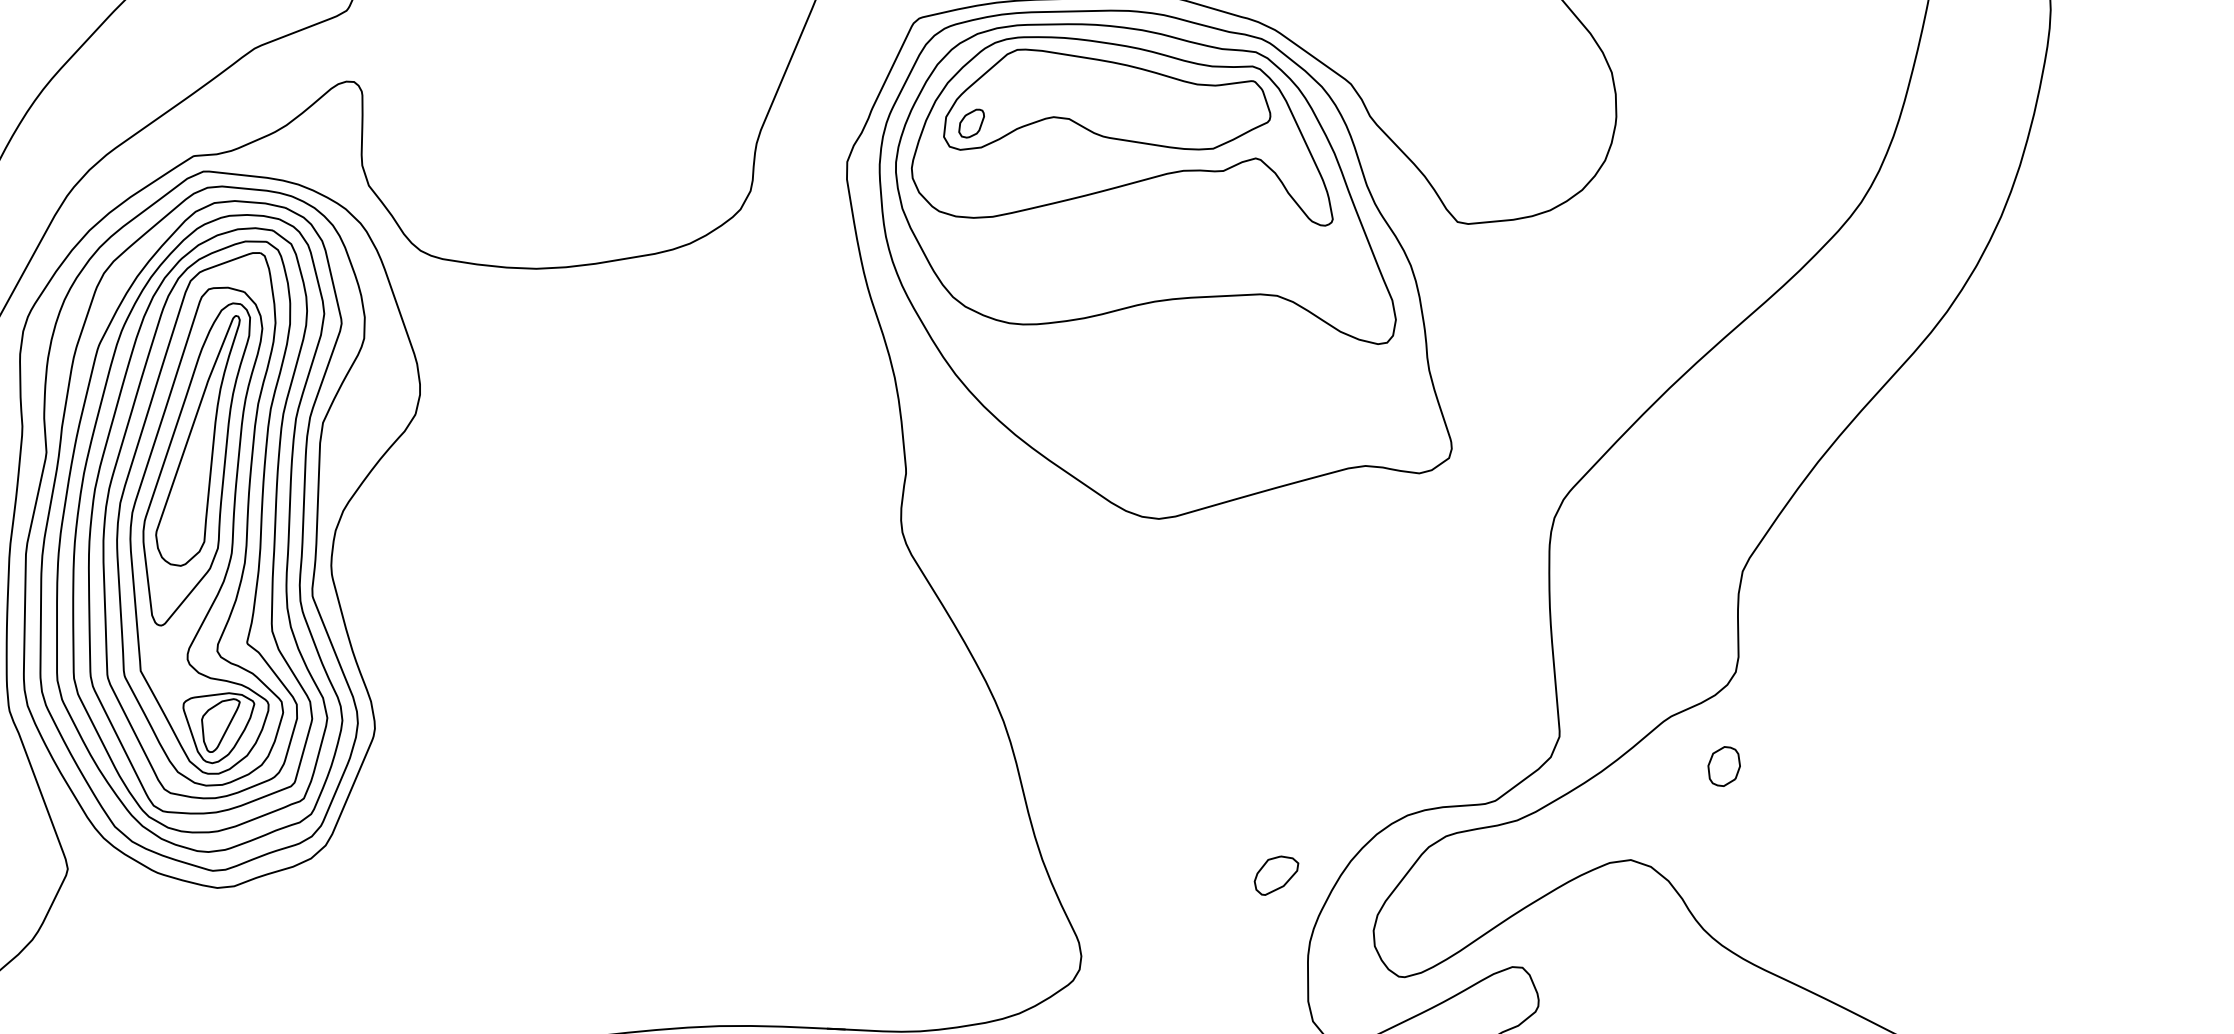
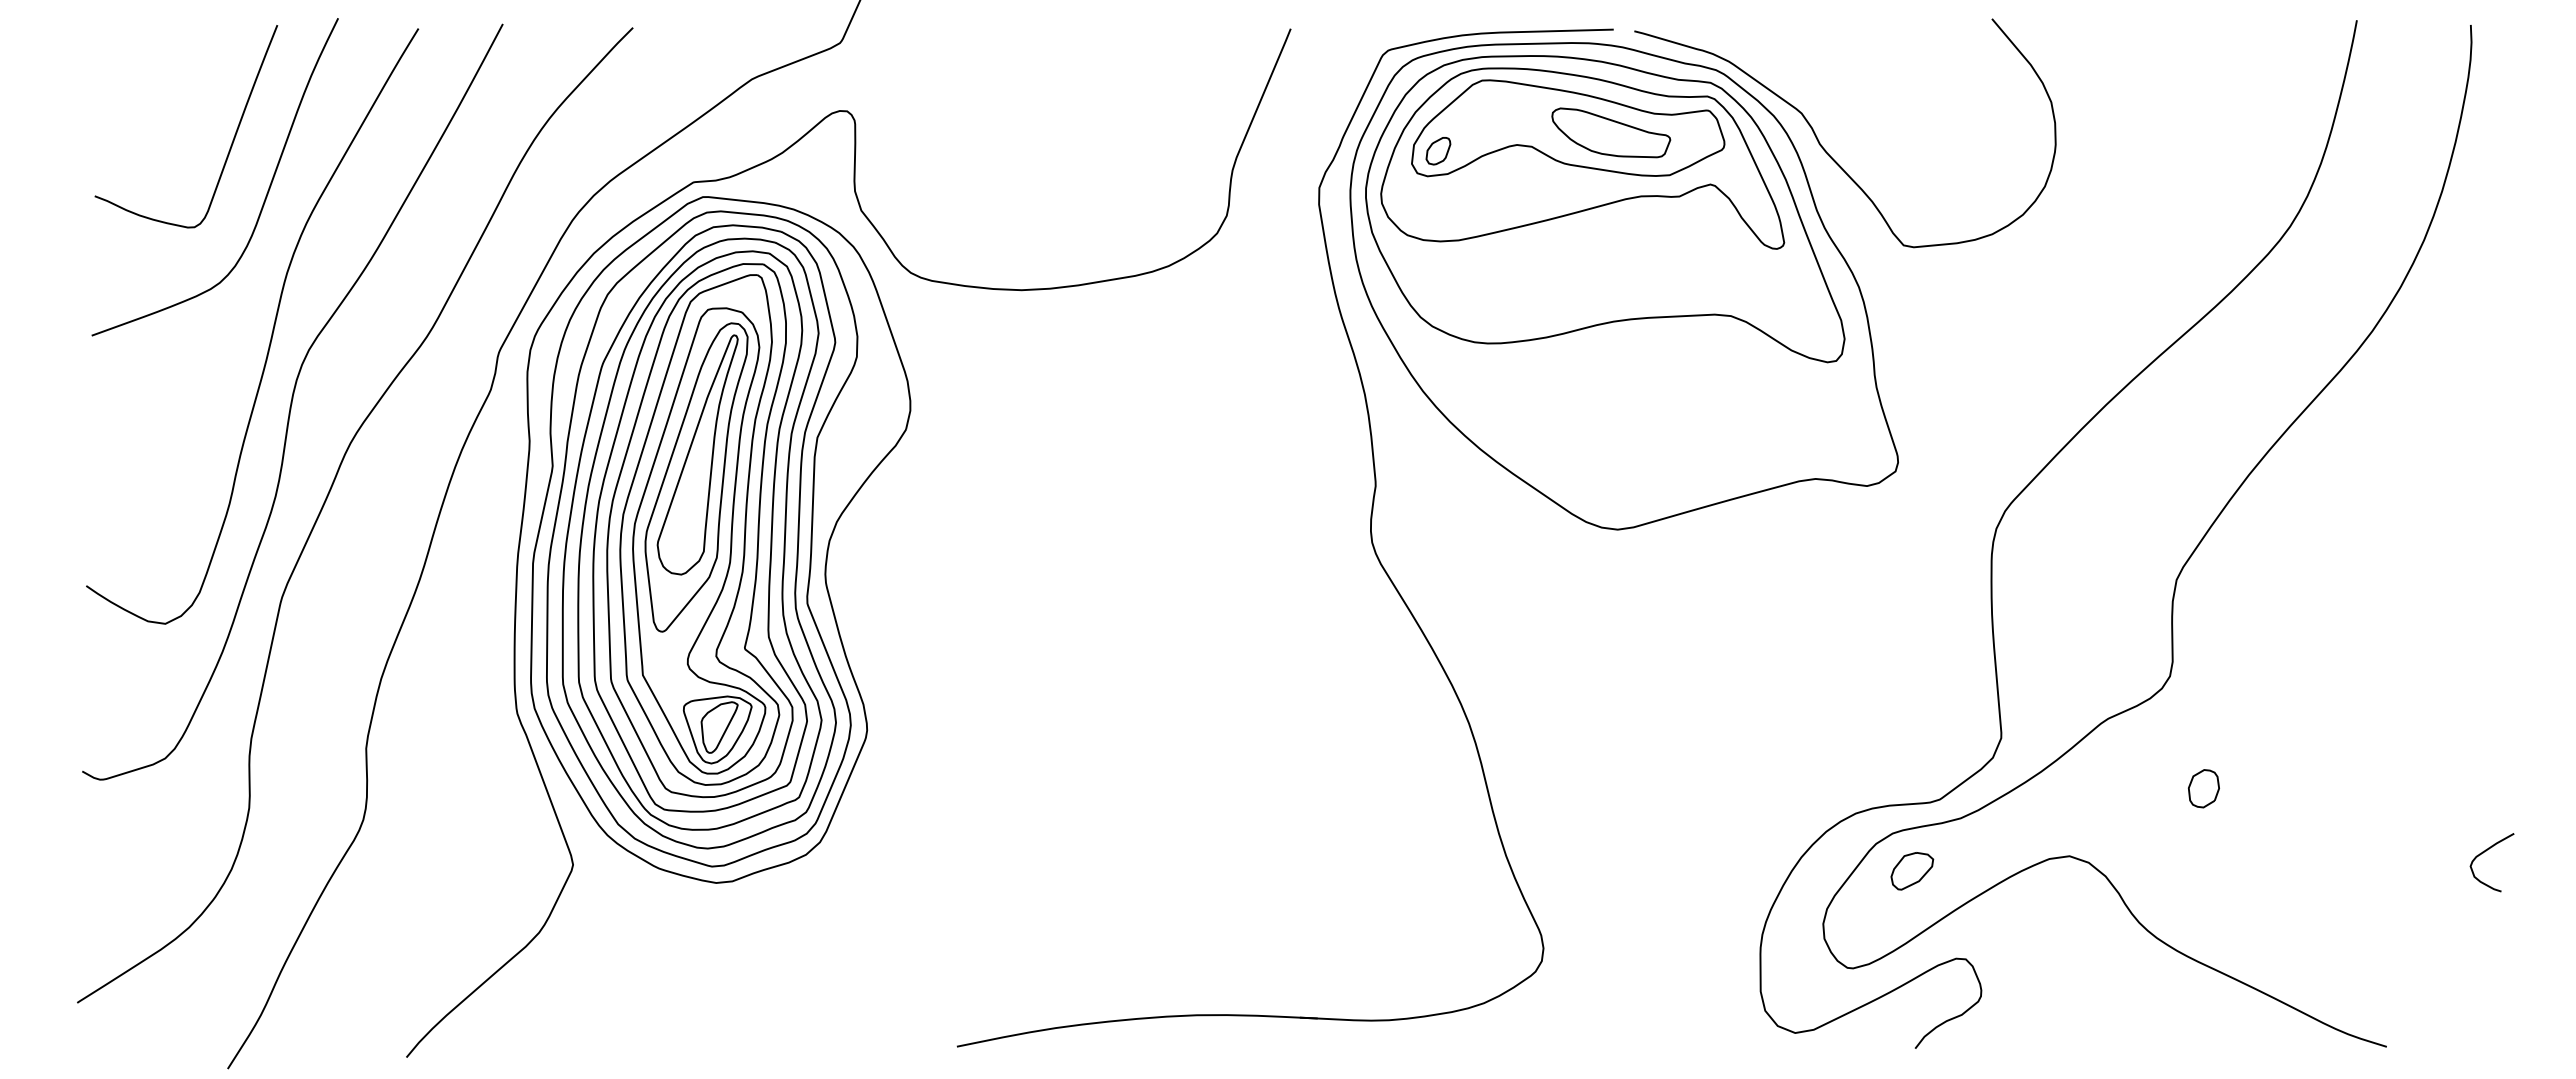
part: (1152, 104) -> (1611, 132), added
part: (1723, 766) -> (2203, 788), moved
curve: (2063, 857) -> (2483, 853), added
part: (1276, 875) -> (1912, 871), moved

